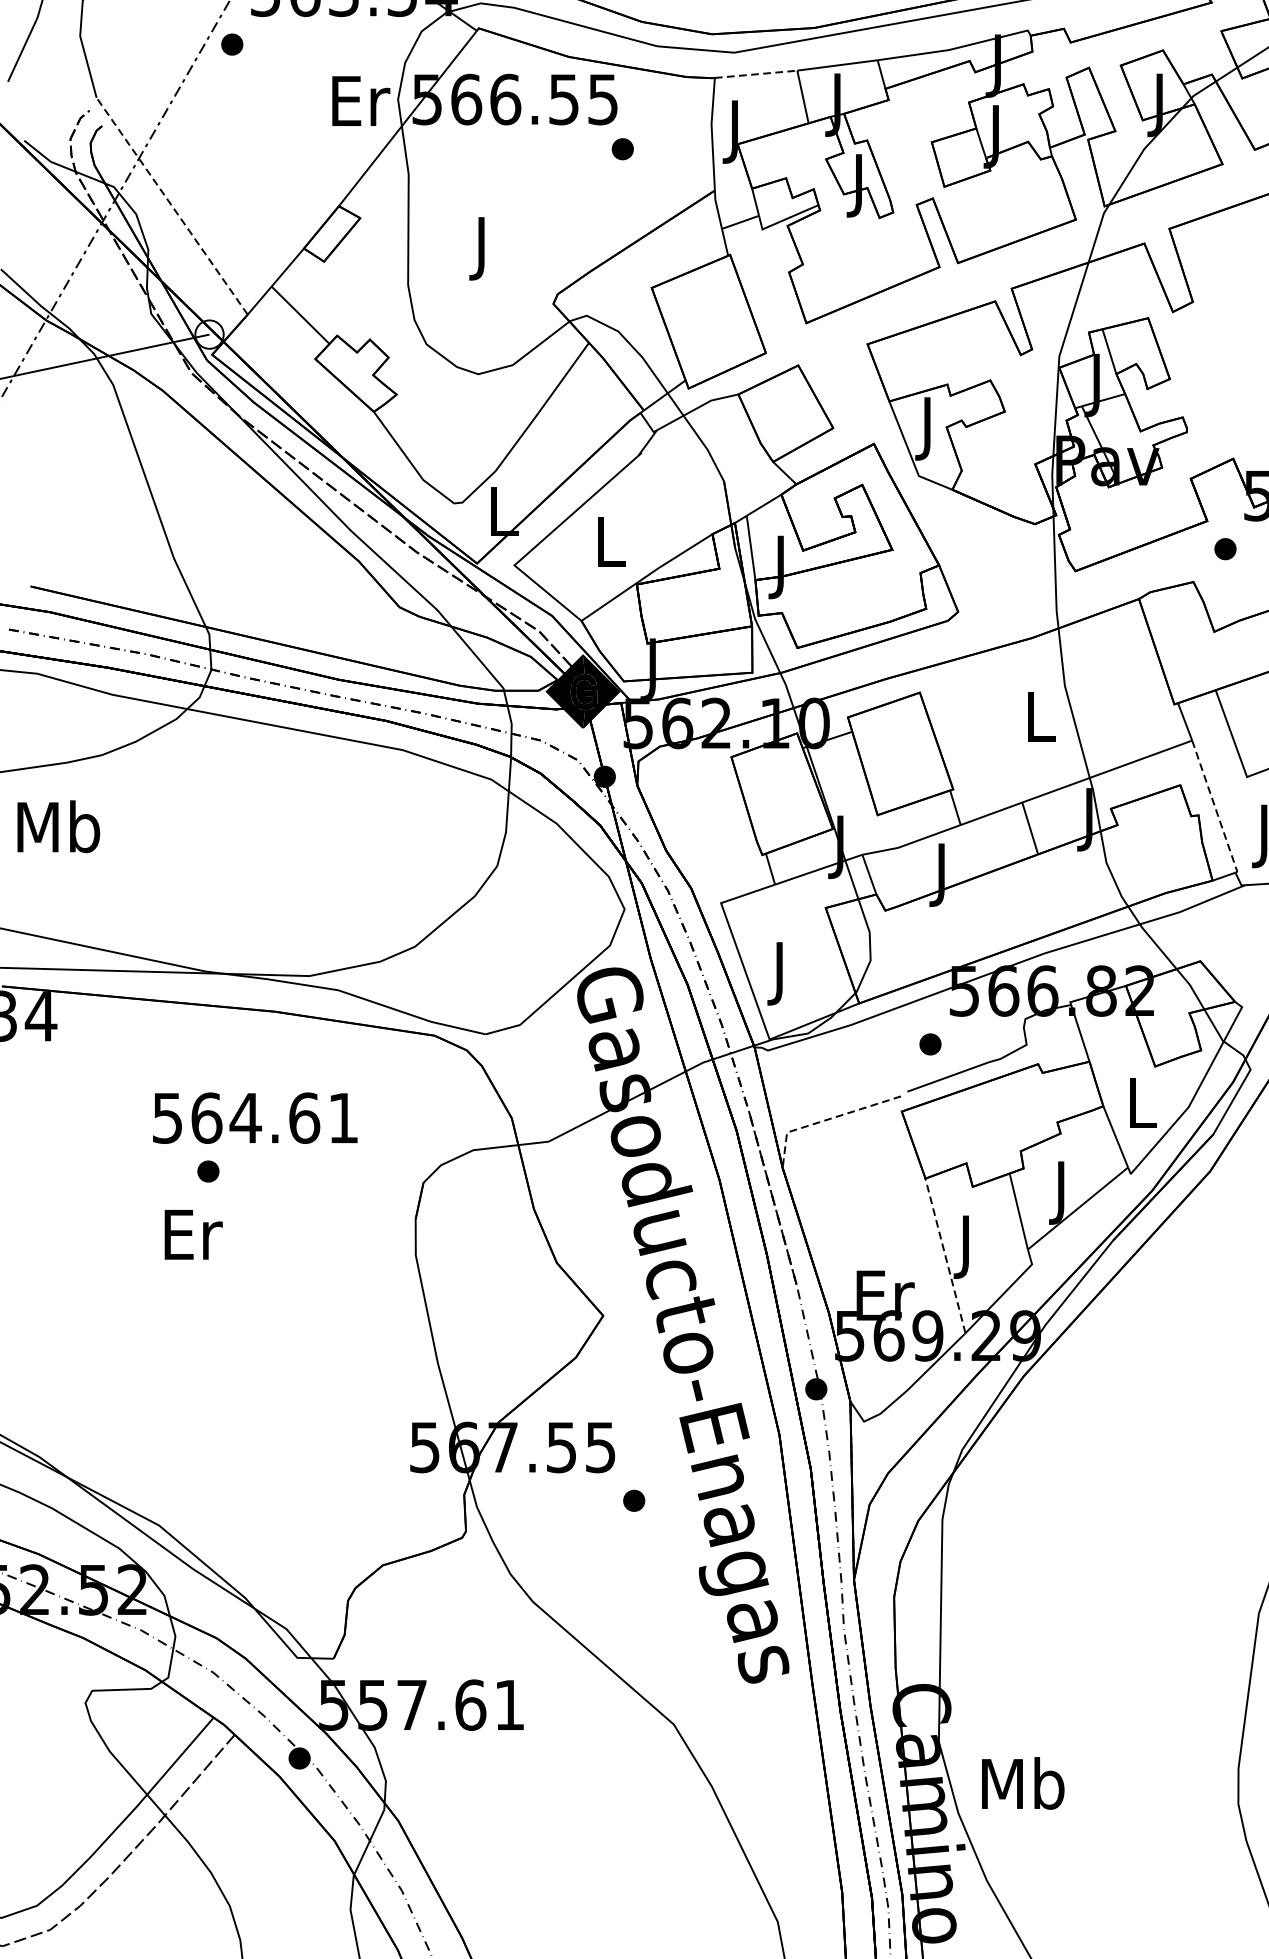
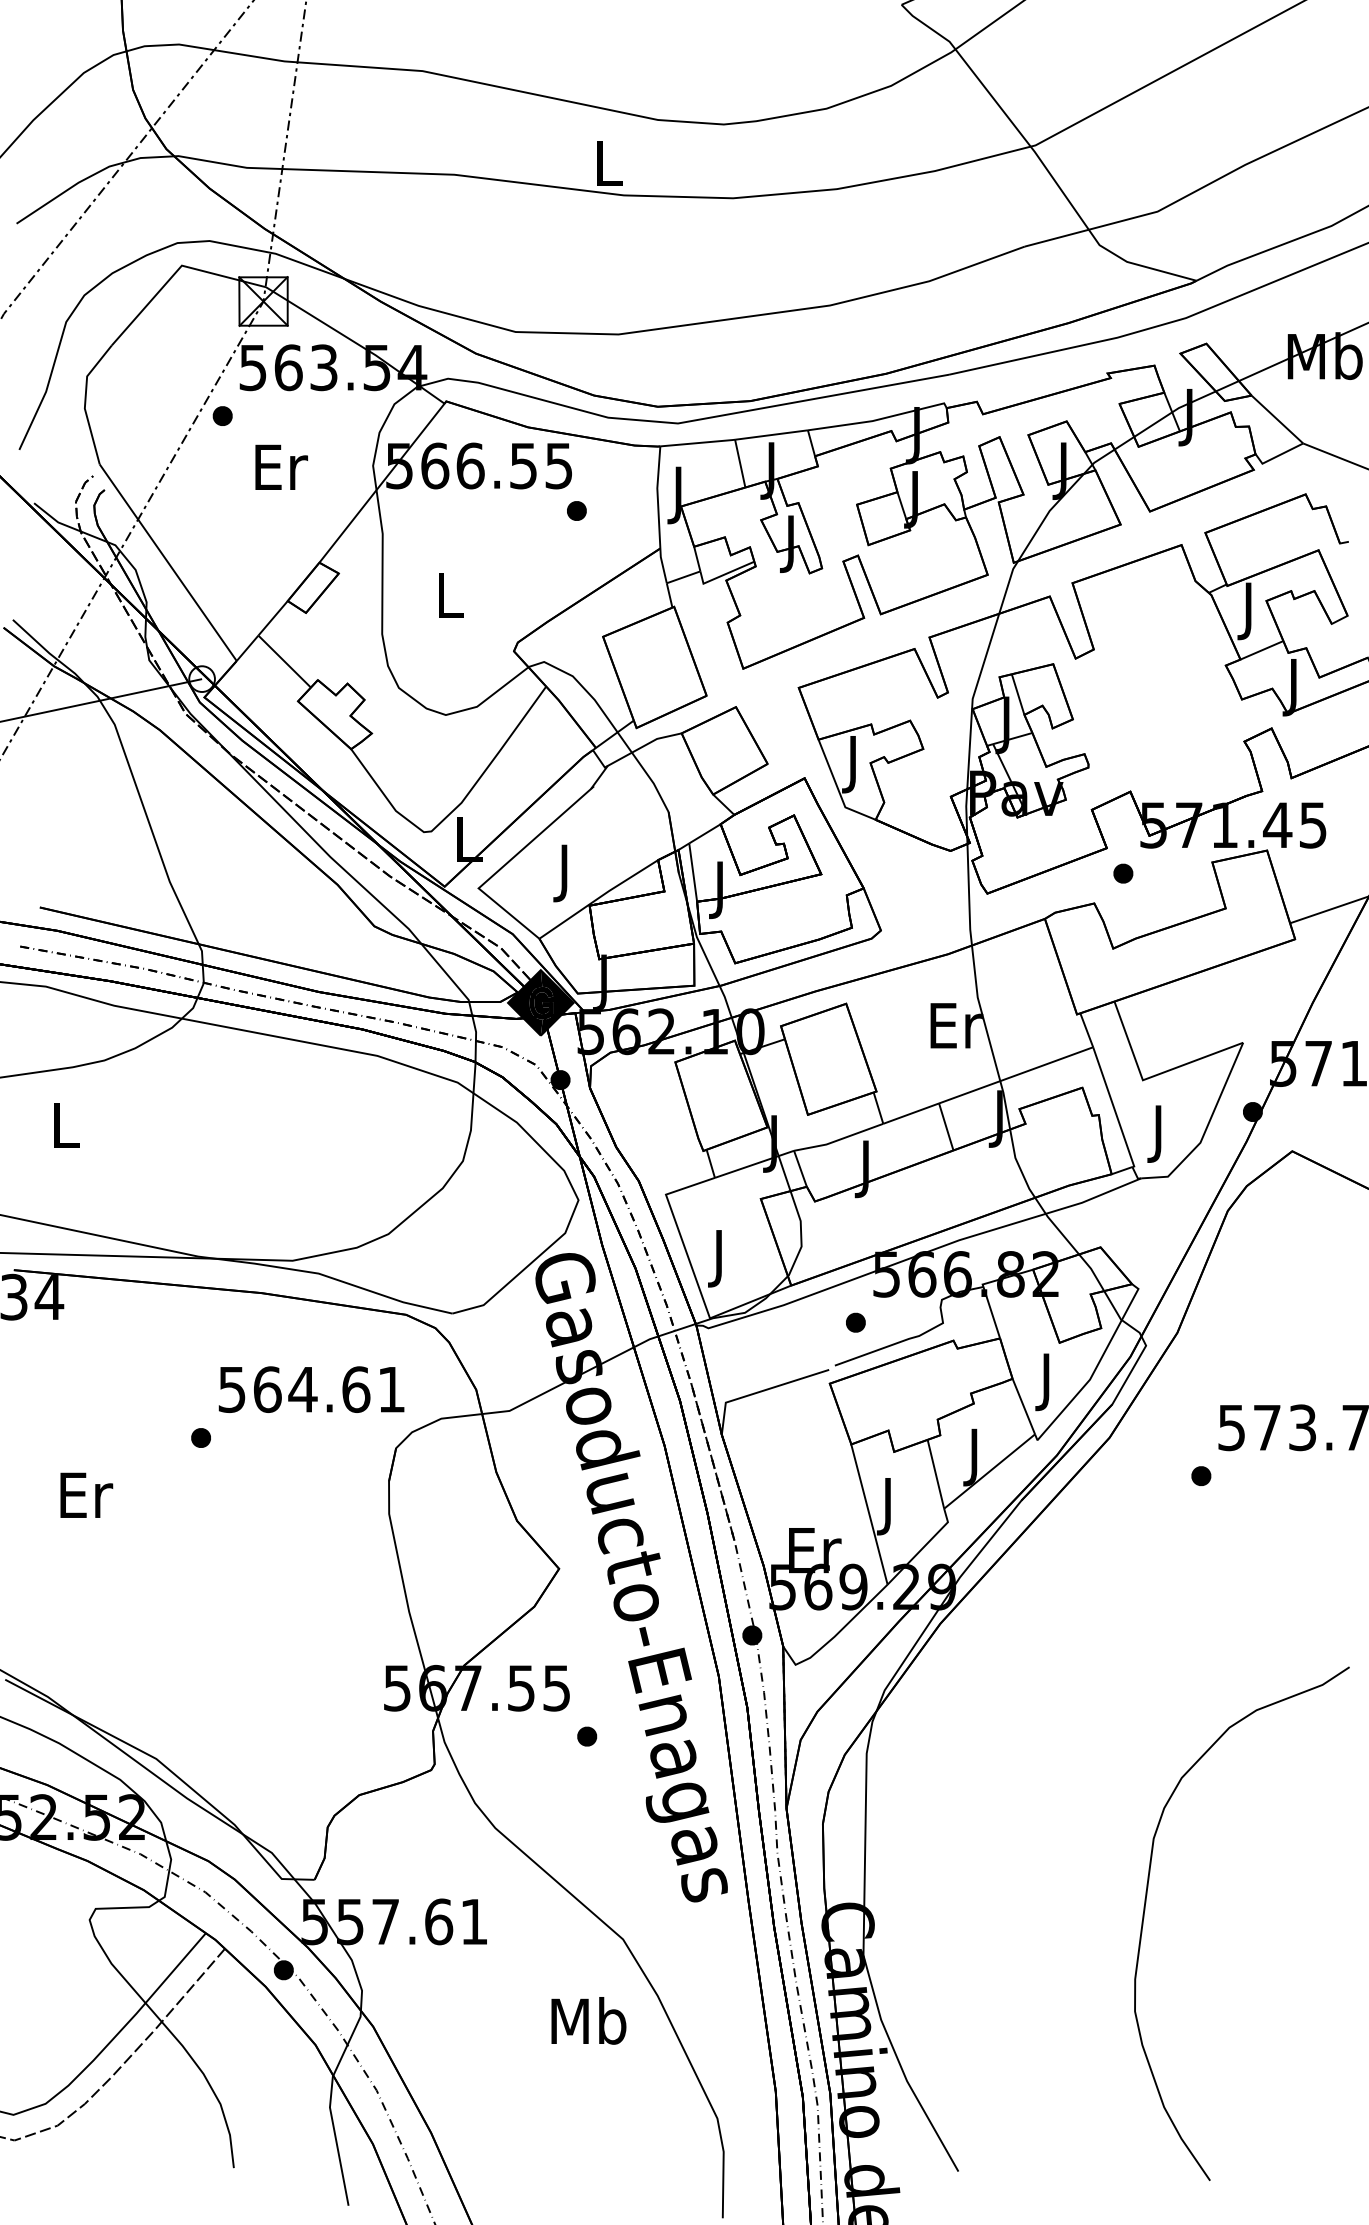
line: (756, 74) -> (698, 443), dashed -> solid
text: (361, 100) -> (281, 466), moved
line: (172, 206) -> (168, 562), dashed -> solid
text: (483, 249) -> (450, 601), J -> L
text: (611, 548) -> (566, 873), L -> J
text: (1041, 716) -> (956, 1025), L -> Er
line: (1215, 808) -> (1114, 1108), dashed -> solid
text: (58, 826) -> (65, 1125), Mb -> L
text: (1142, 1110) -> (1048, 1382), L -> J
text: (255, 1118) -> (311, 1389), moved
line: (825, 1120) -> (760, 1391), dashed -> solid
text: (193, 1233) -> (86, 1494), moved
line: (945, 1255) -> (869, 1514), dashed -> solid
text: (1022, 1783) -> (588, 2020), moved

